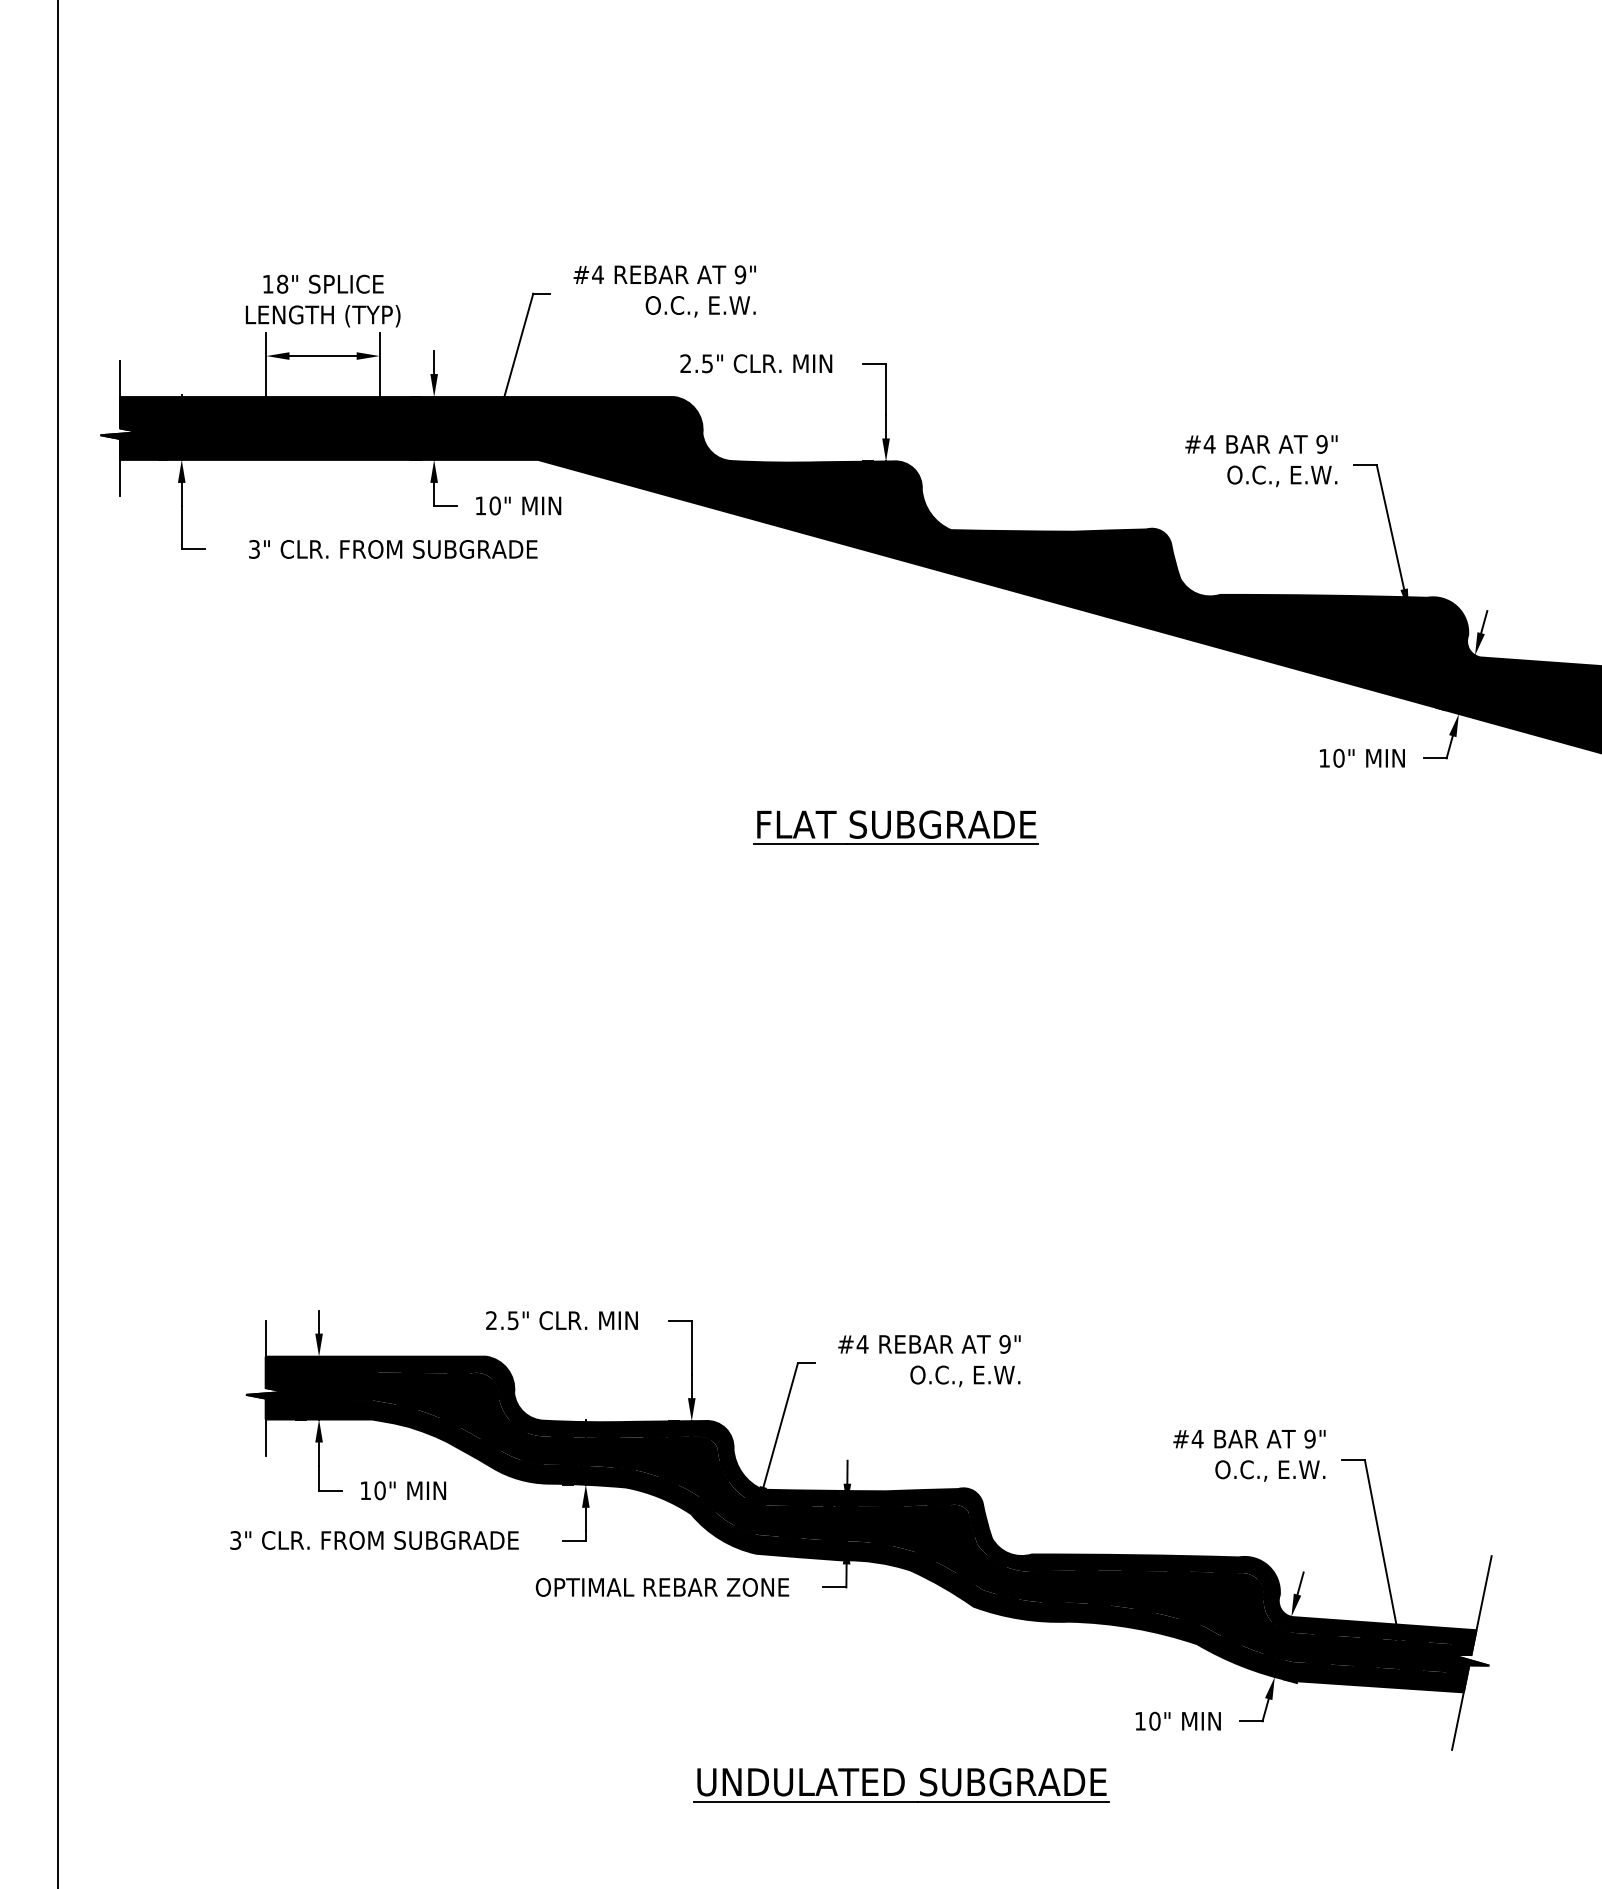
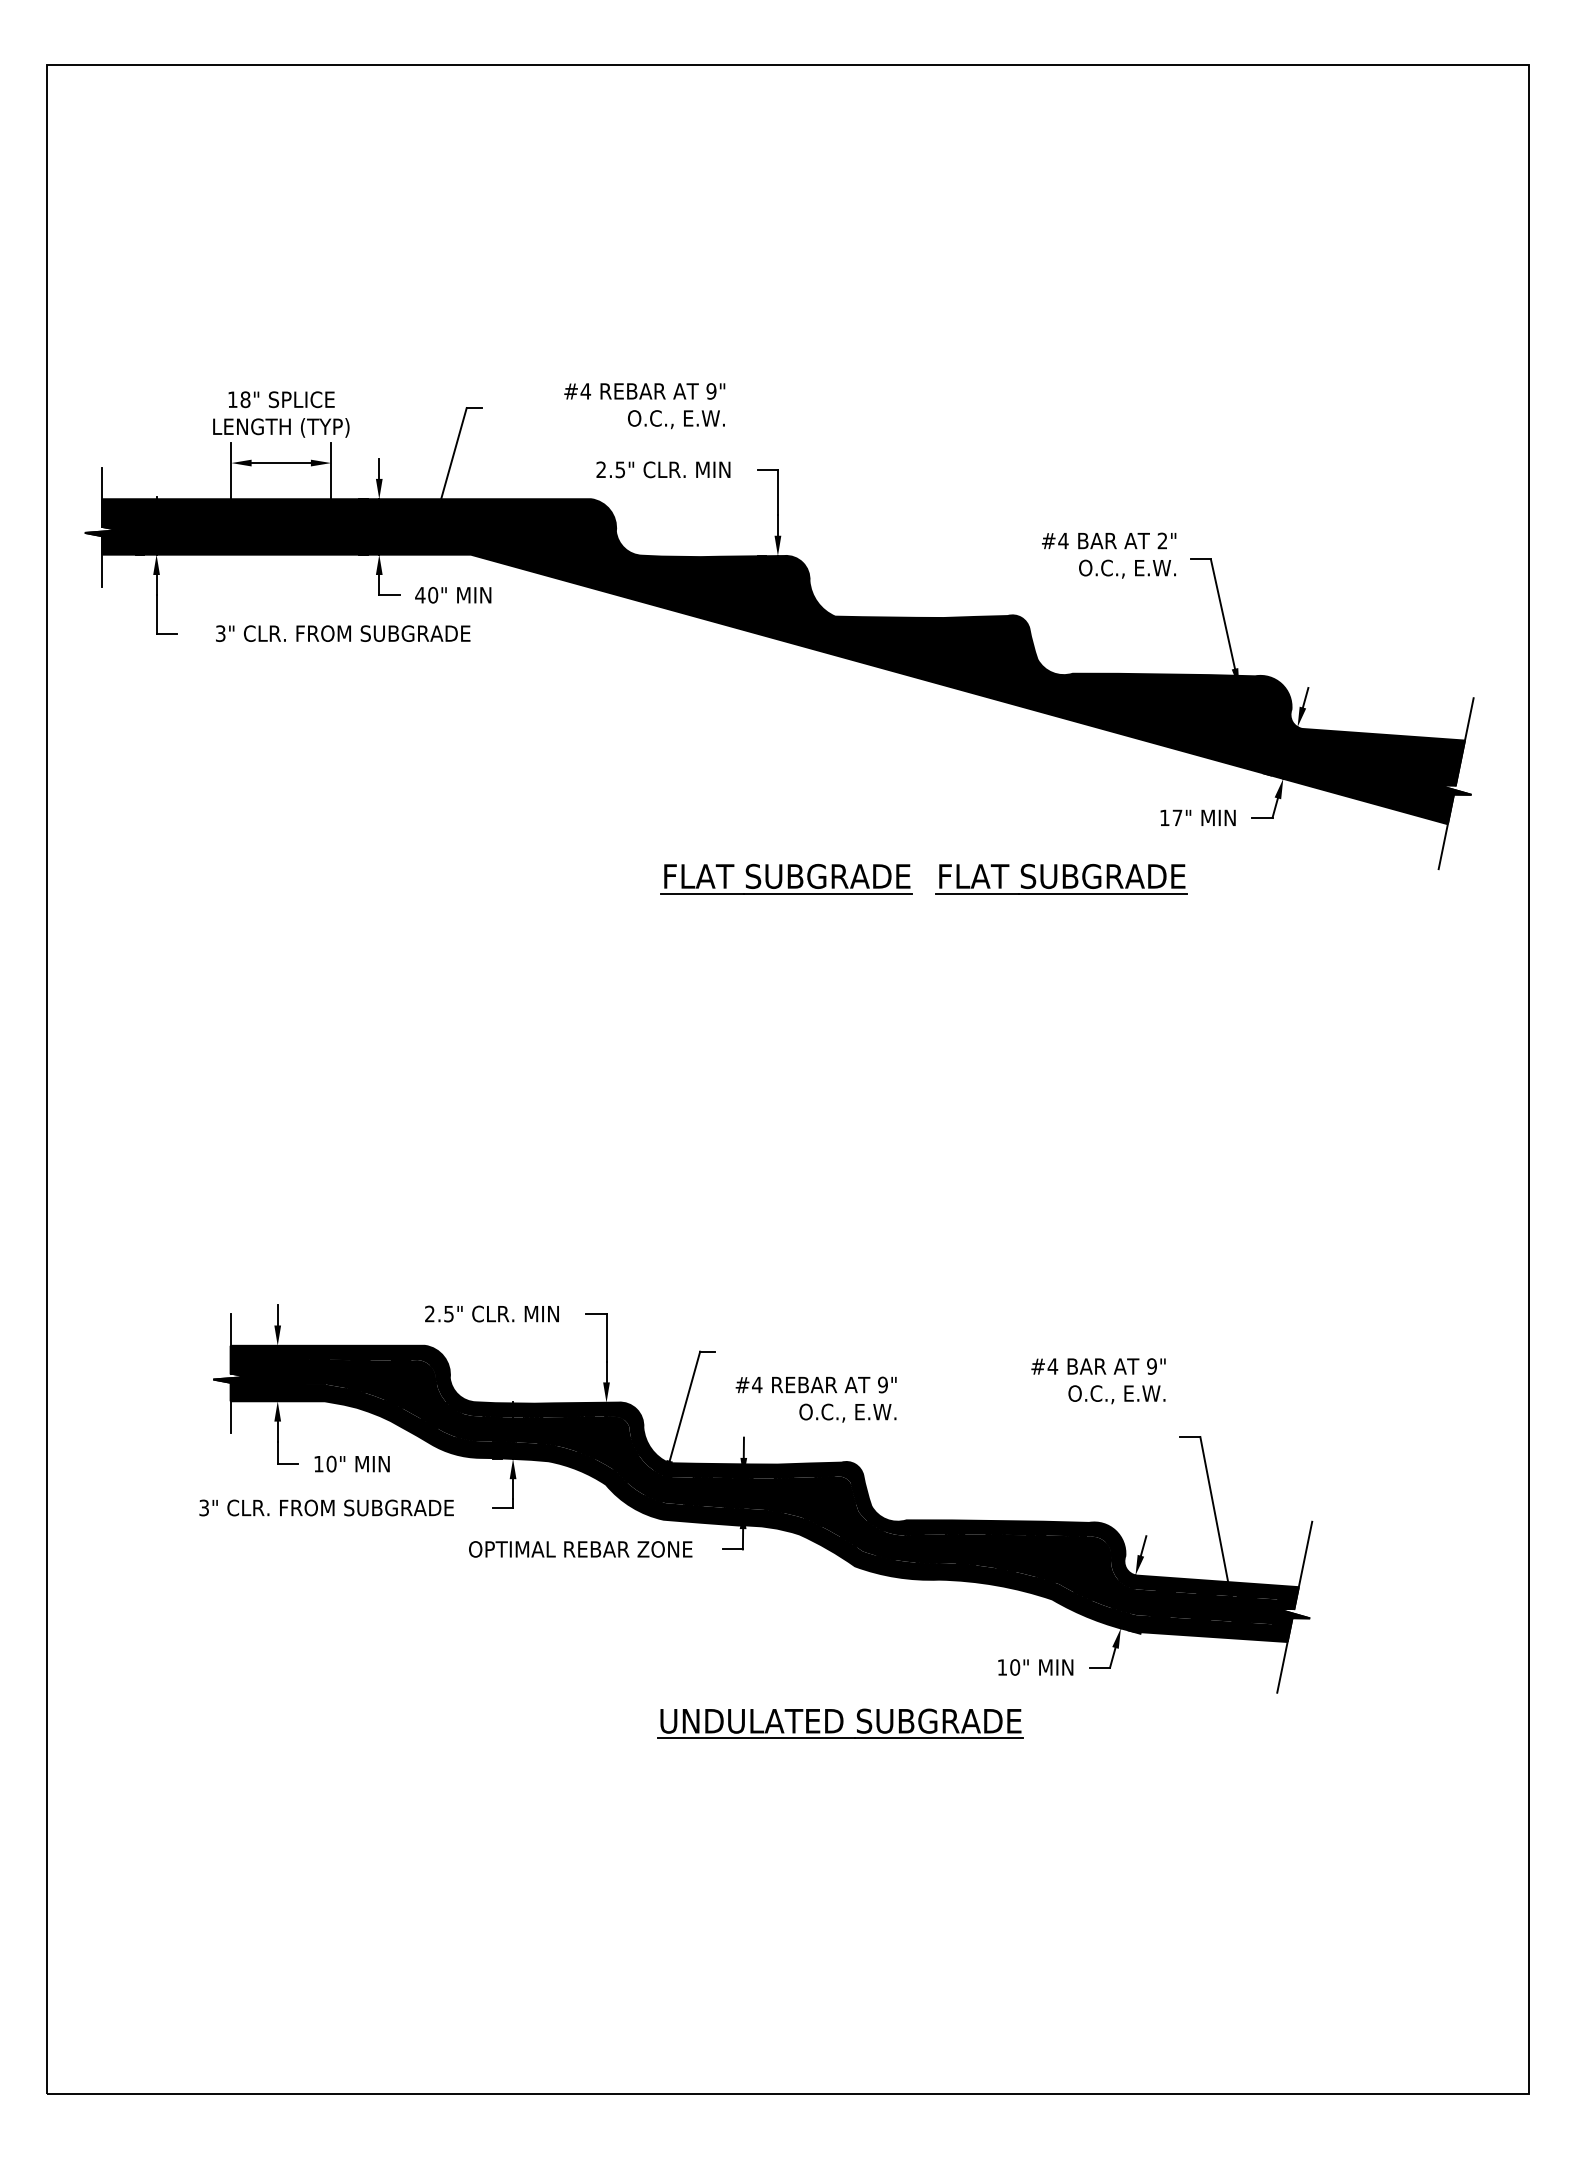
text: (664, 291) -> (644, 406), moved
text: (1321, 443) -> (1162, 540), 9" -> 2"
text: (480, 506) -> (420, 595), 10" -> 40"
text: (1338, 757) -> (1177, 817), 10" -> 17"
part: (1207, 826) -> (1061, 878), added
text: (928, 1360) -> (815, 1399), moved
text: (1249, 1456) -> (1098, 1381), moved
part: (901, 1784) -> (840, 1723), moved

